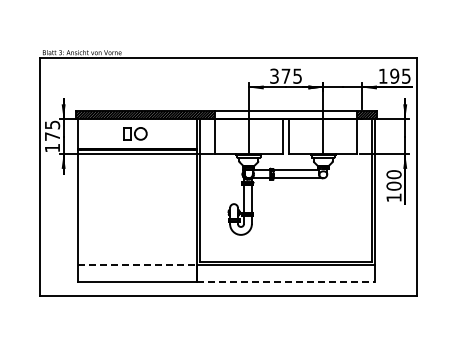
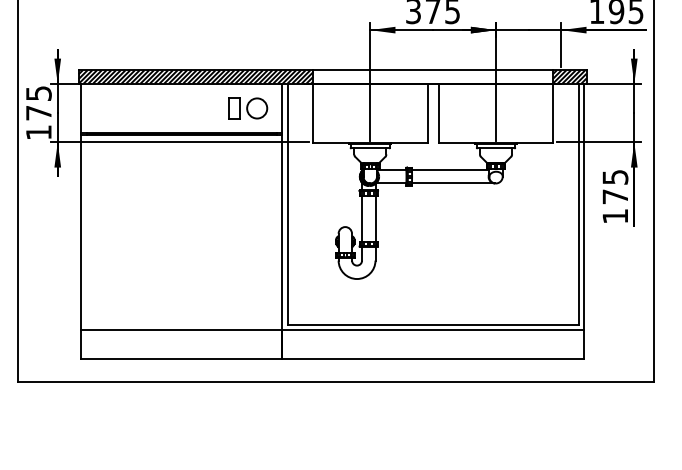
part: (135, 133) -> (248, 107), moved
text: (393, 180) -> (614, 187), 100 -> 175
line: (137, 265) -> (182, 330), dashed -> solid
line: (286, 282) -> (433, 359), dashed -> solid

